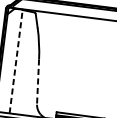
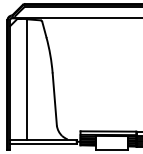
line: (16, 60) -> (26, 78), dashed -> solid
line: (37, 82) -> (54, 100), dashed -> solid

